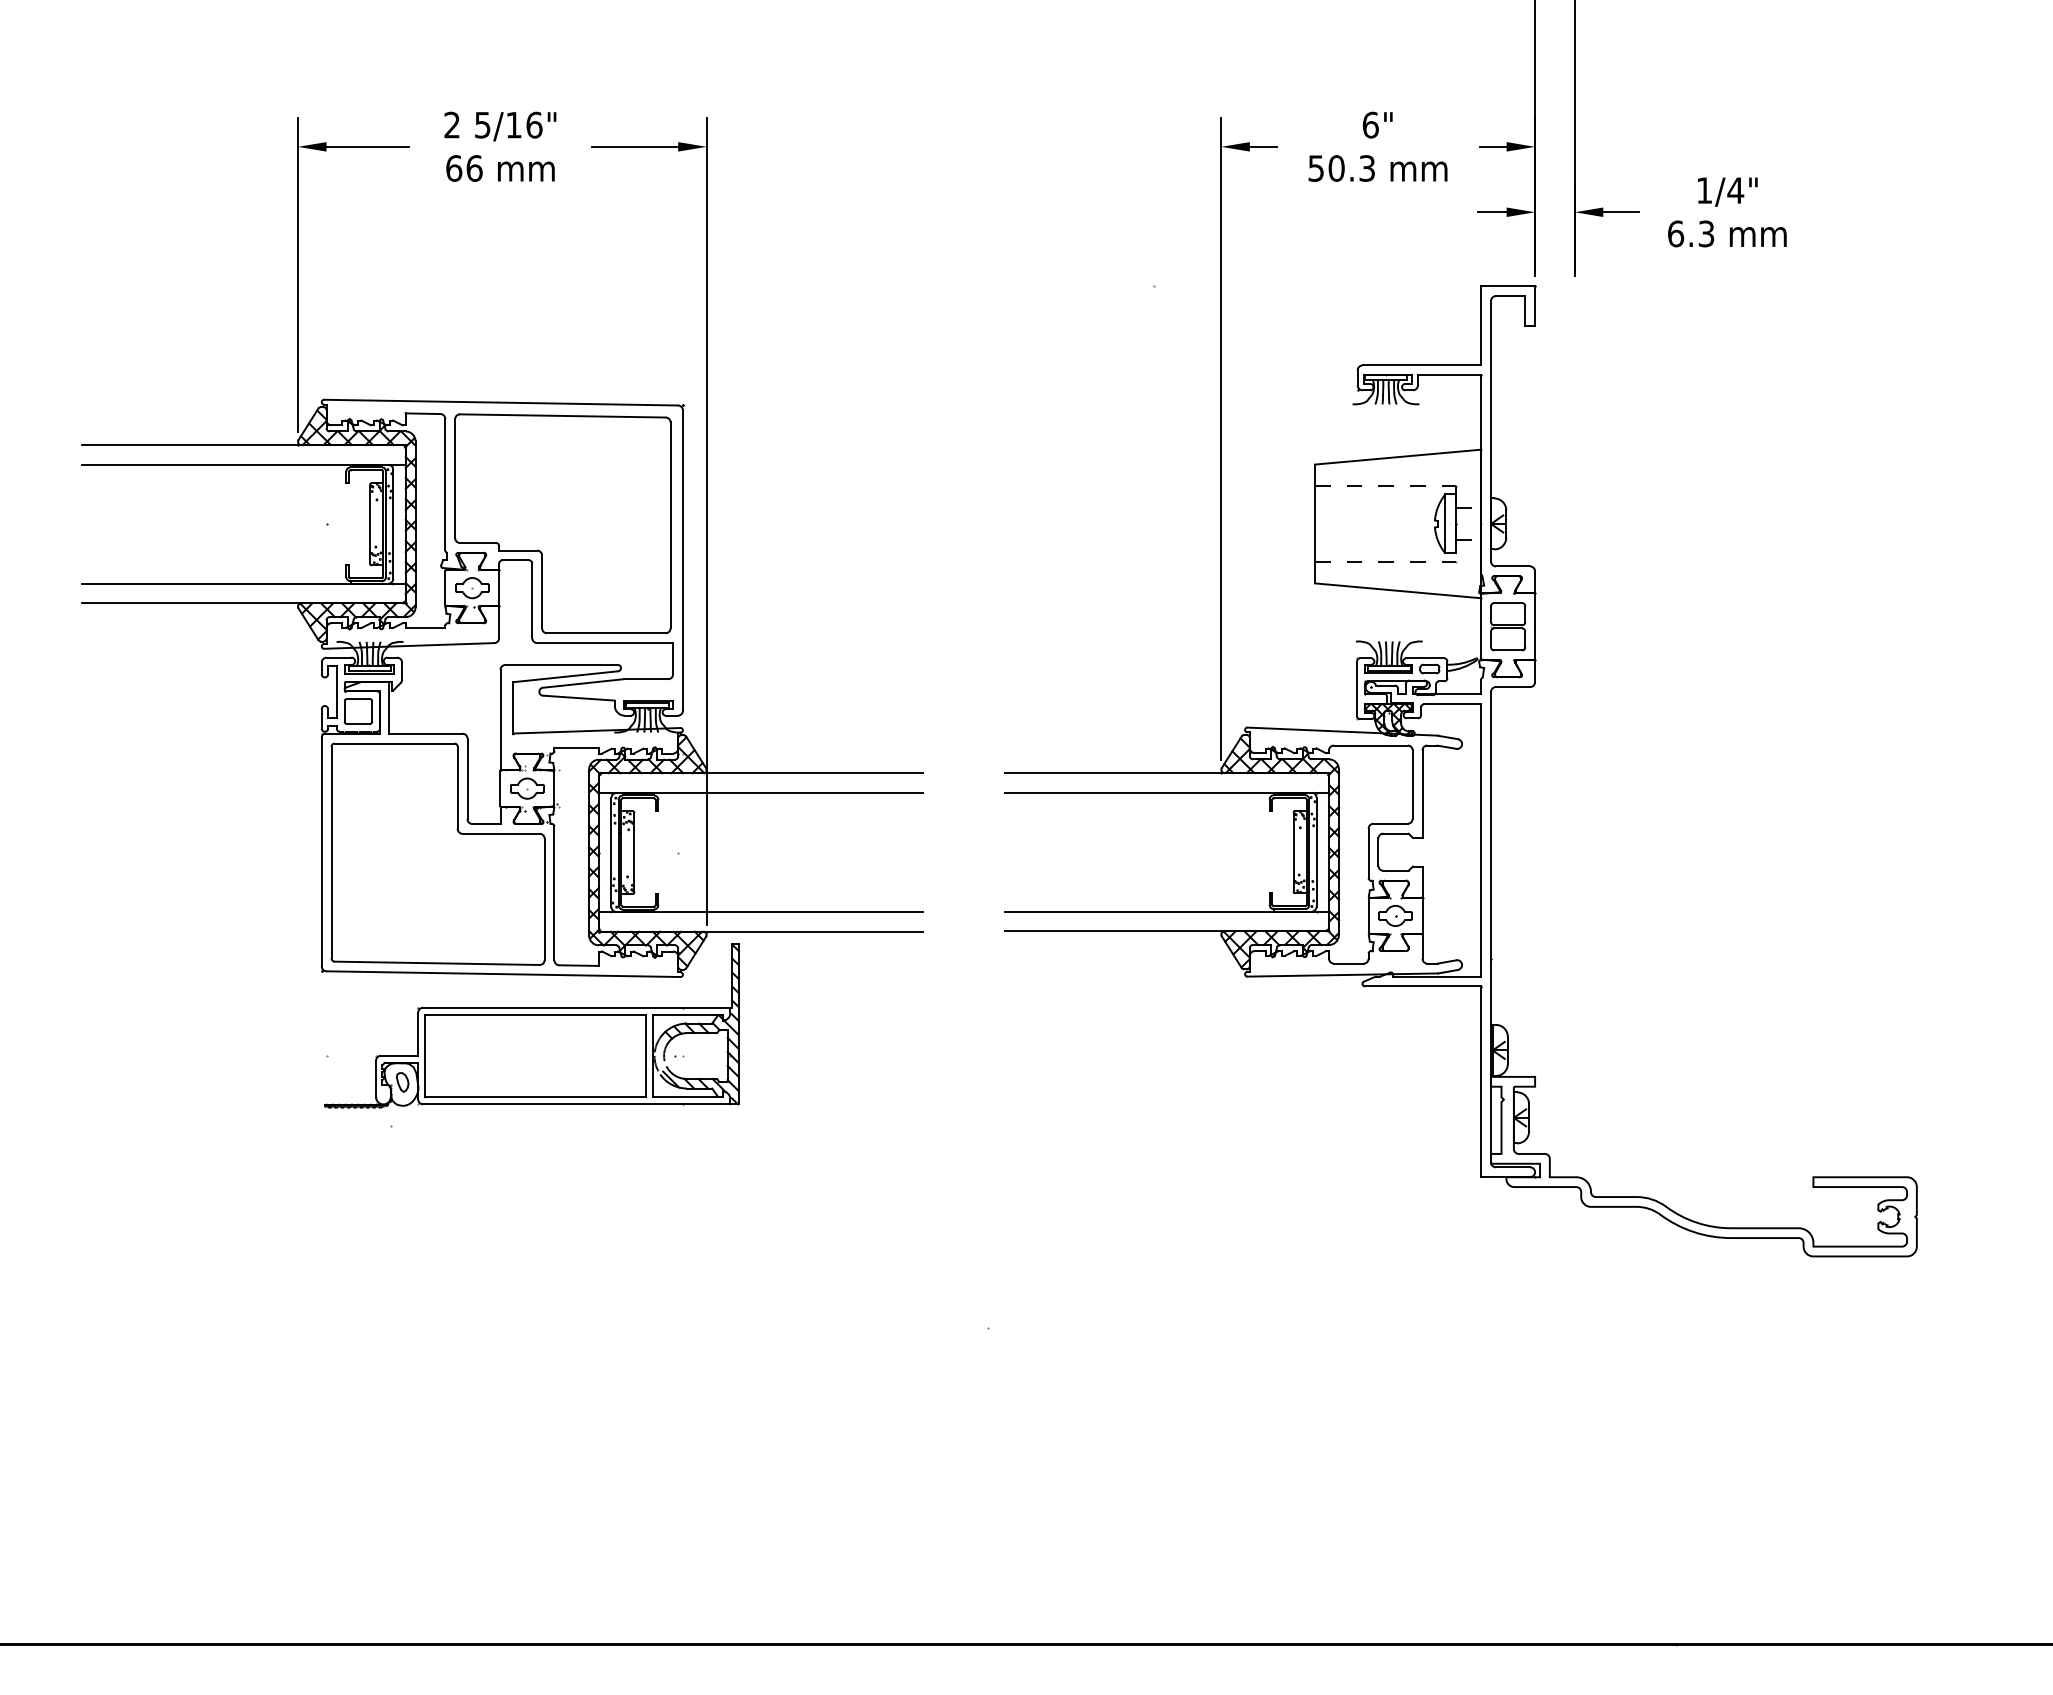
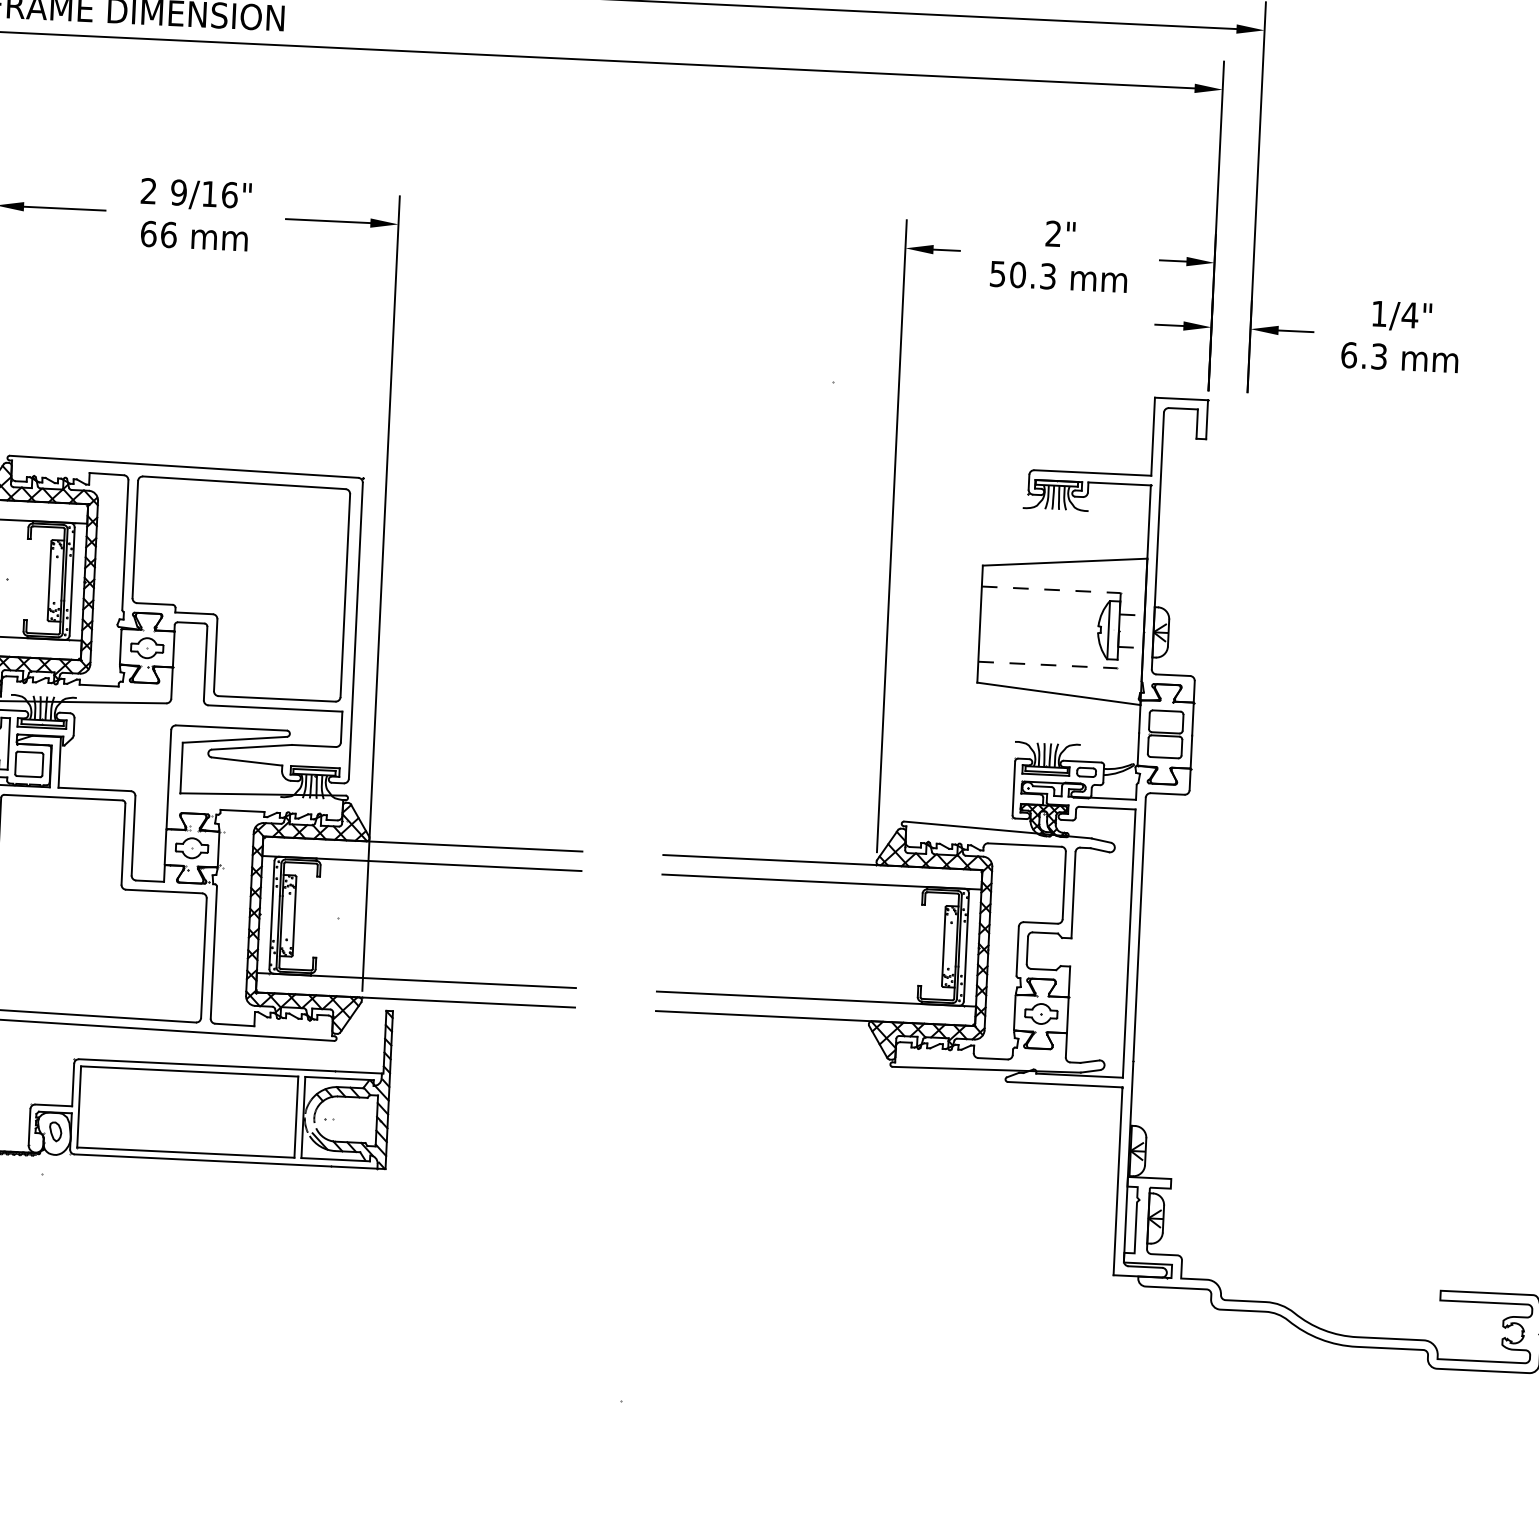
text: (482, 124) -> (178, 191), 5/16" -> 9/16"
text: (1370, 124) -> (1053, 233), 6" -> 2"

